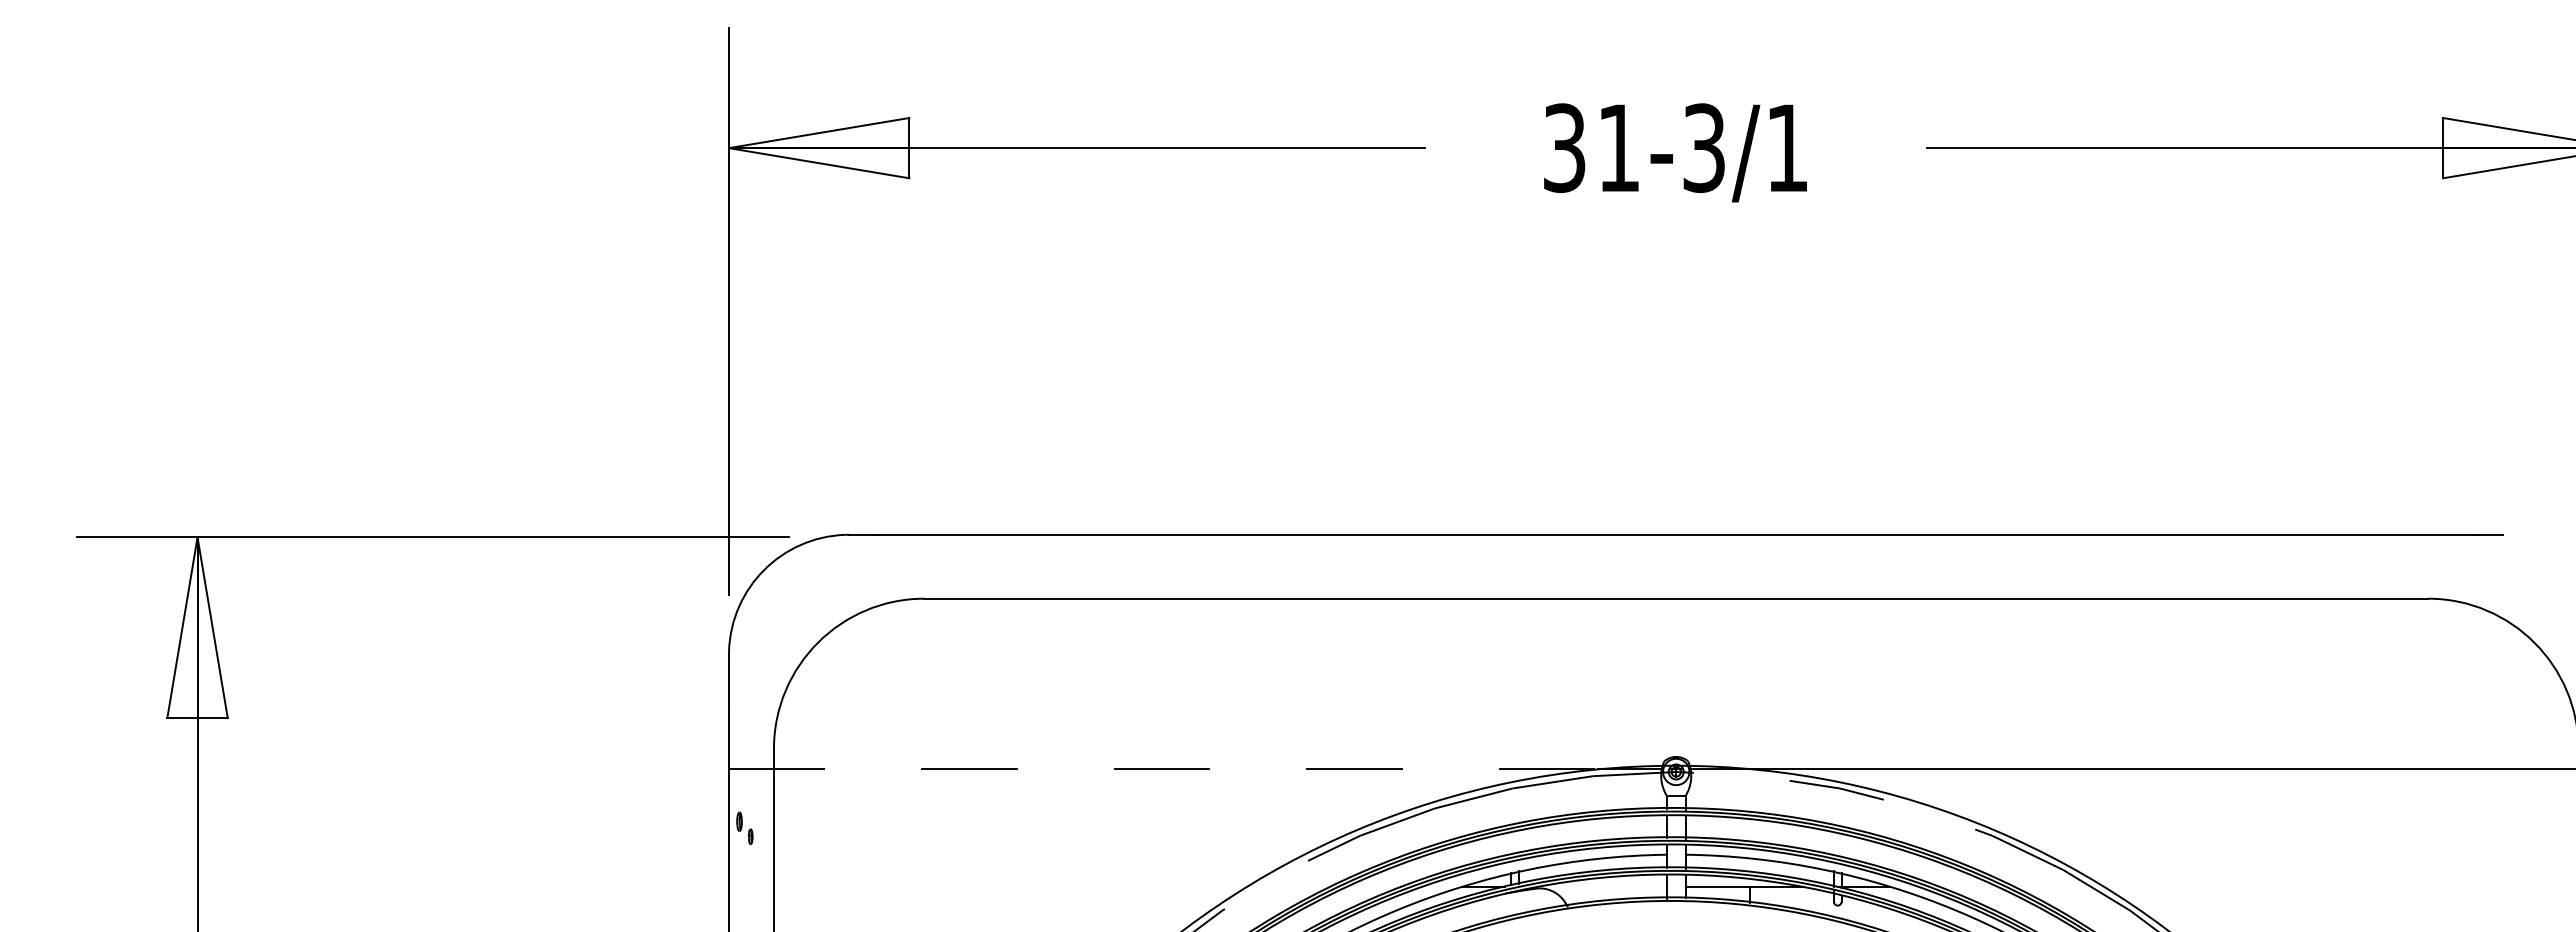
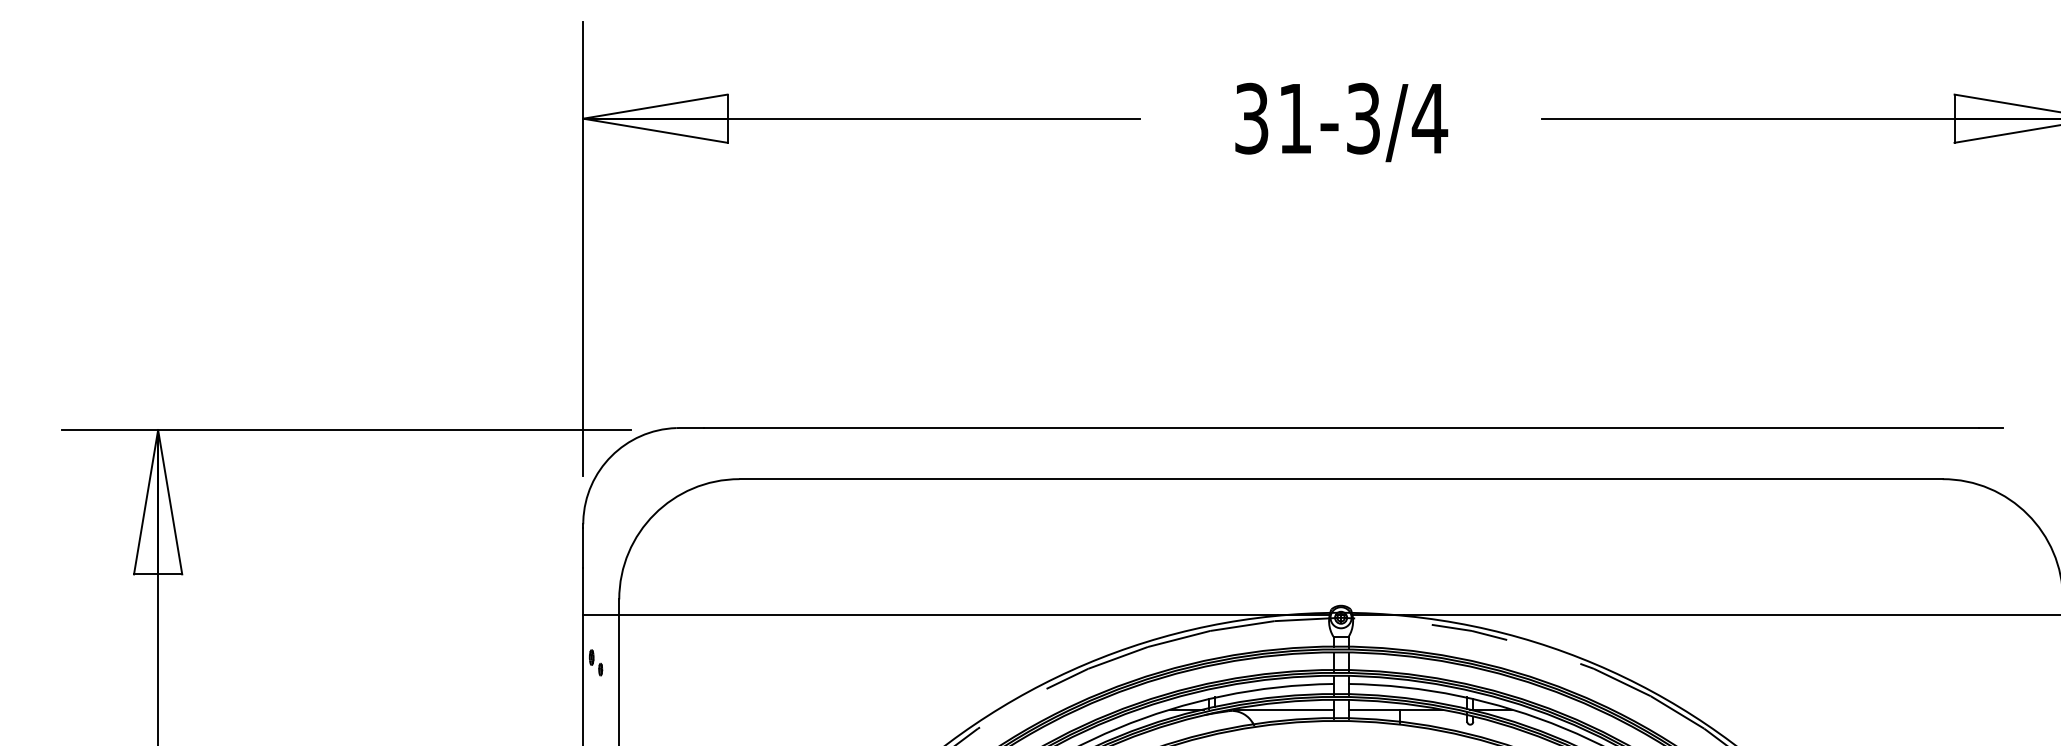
text: (1786, 147) -> (1429, 118), 31-3/1 -> 31-3/4
line: (1163, 768) -> (930, 615), dashed -> solid
line: (1605, 887) -> (1284, 710), added

